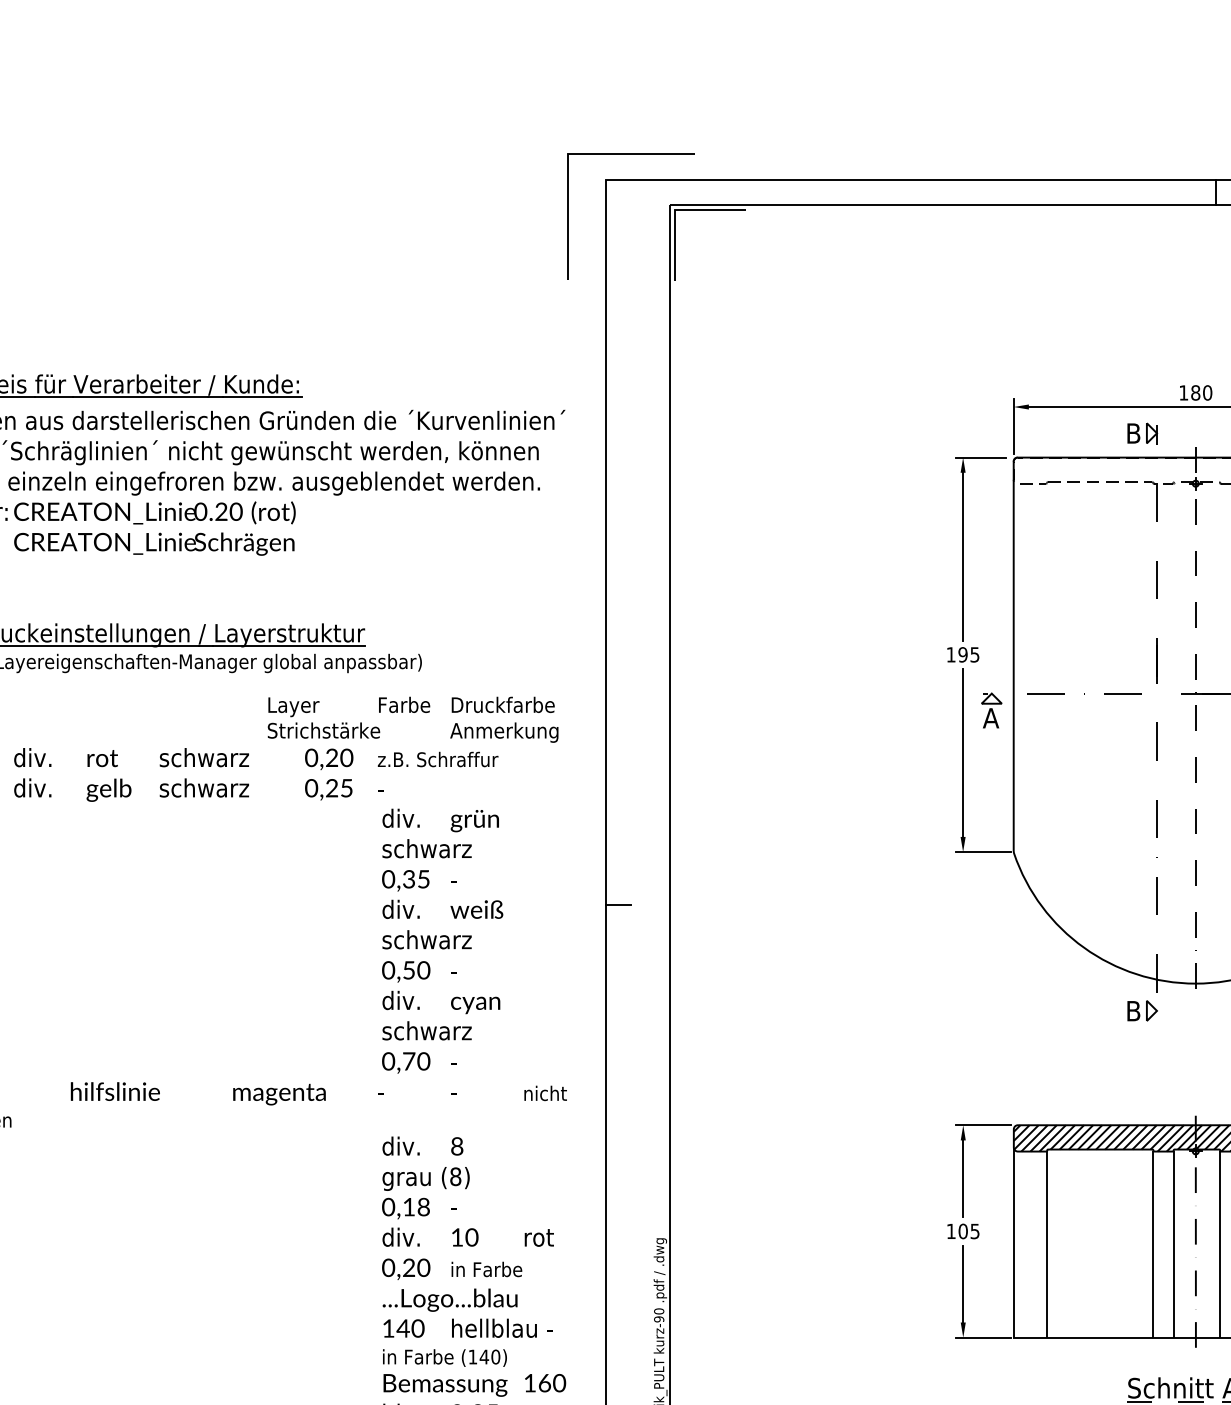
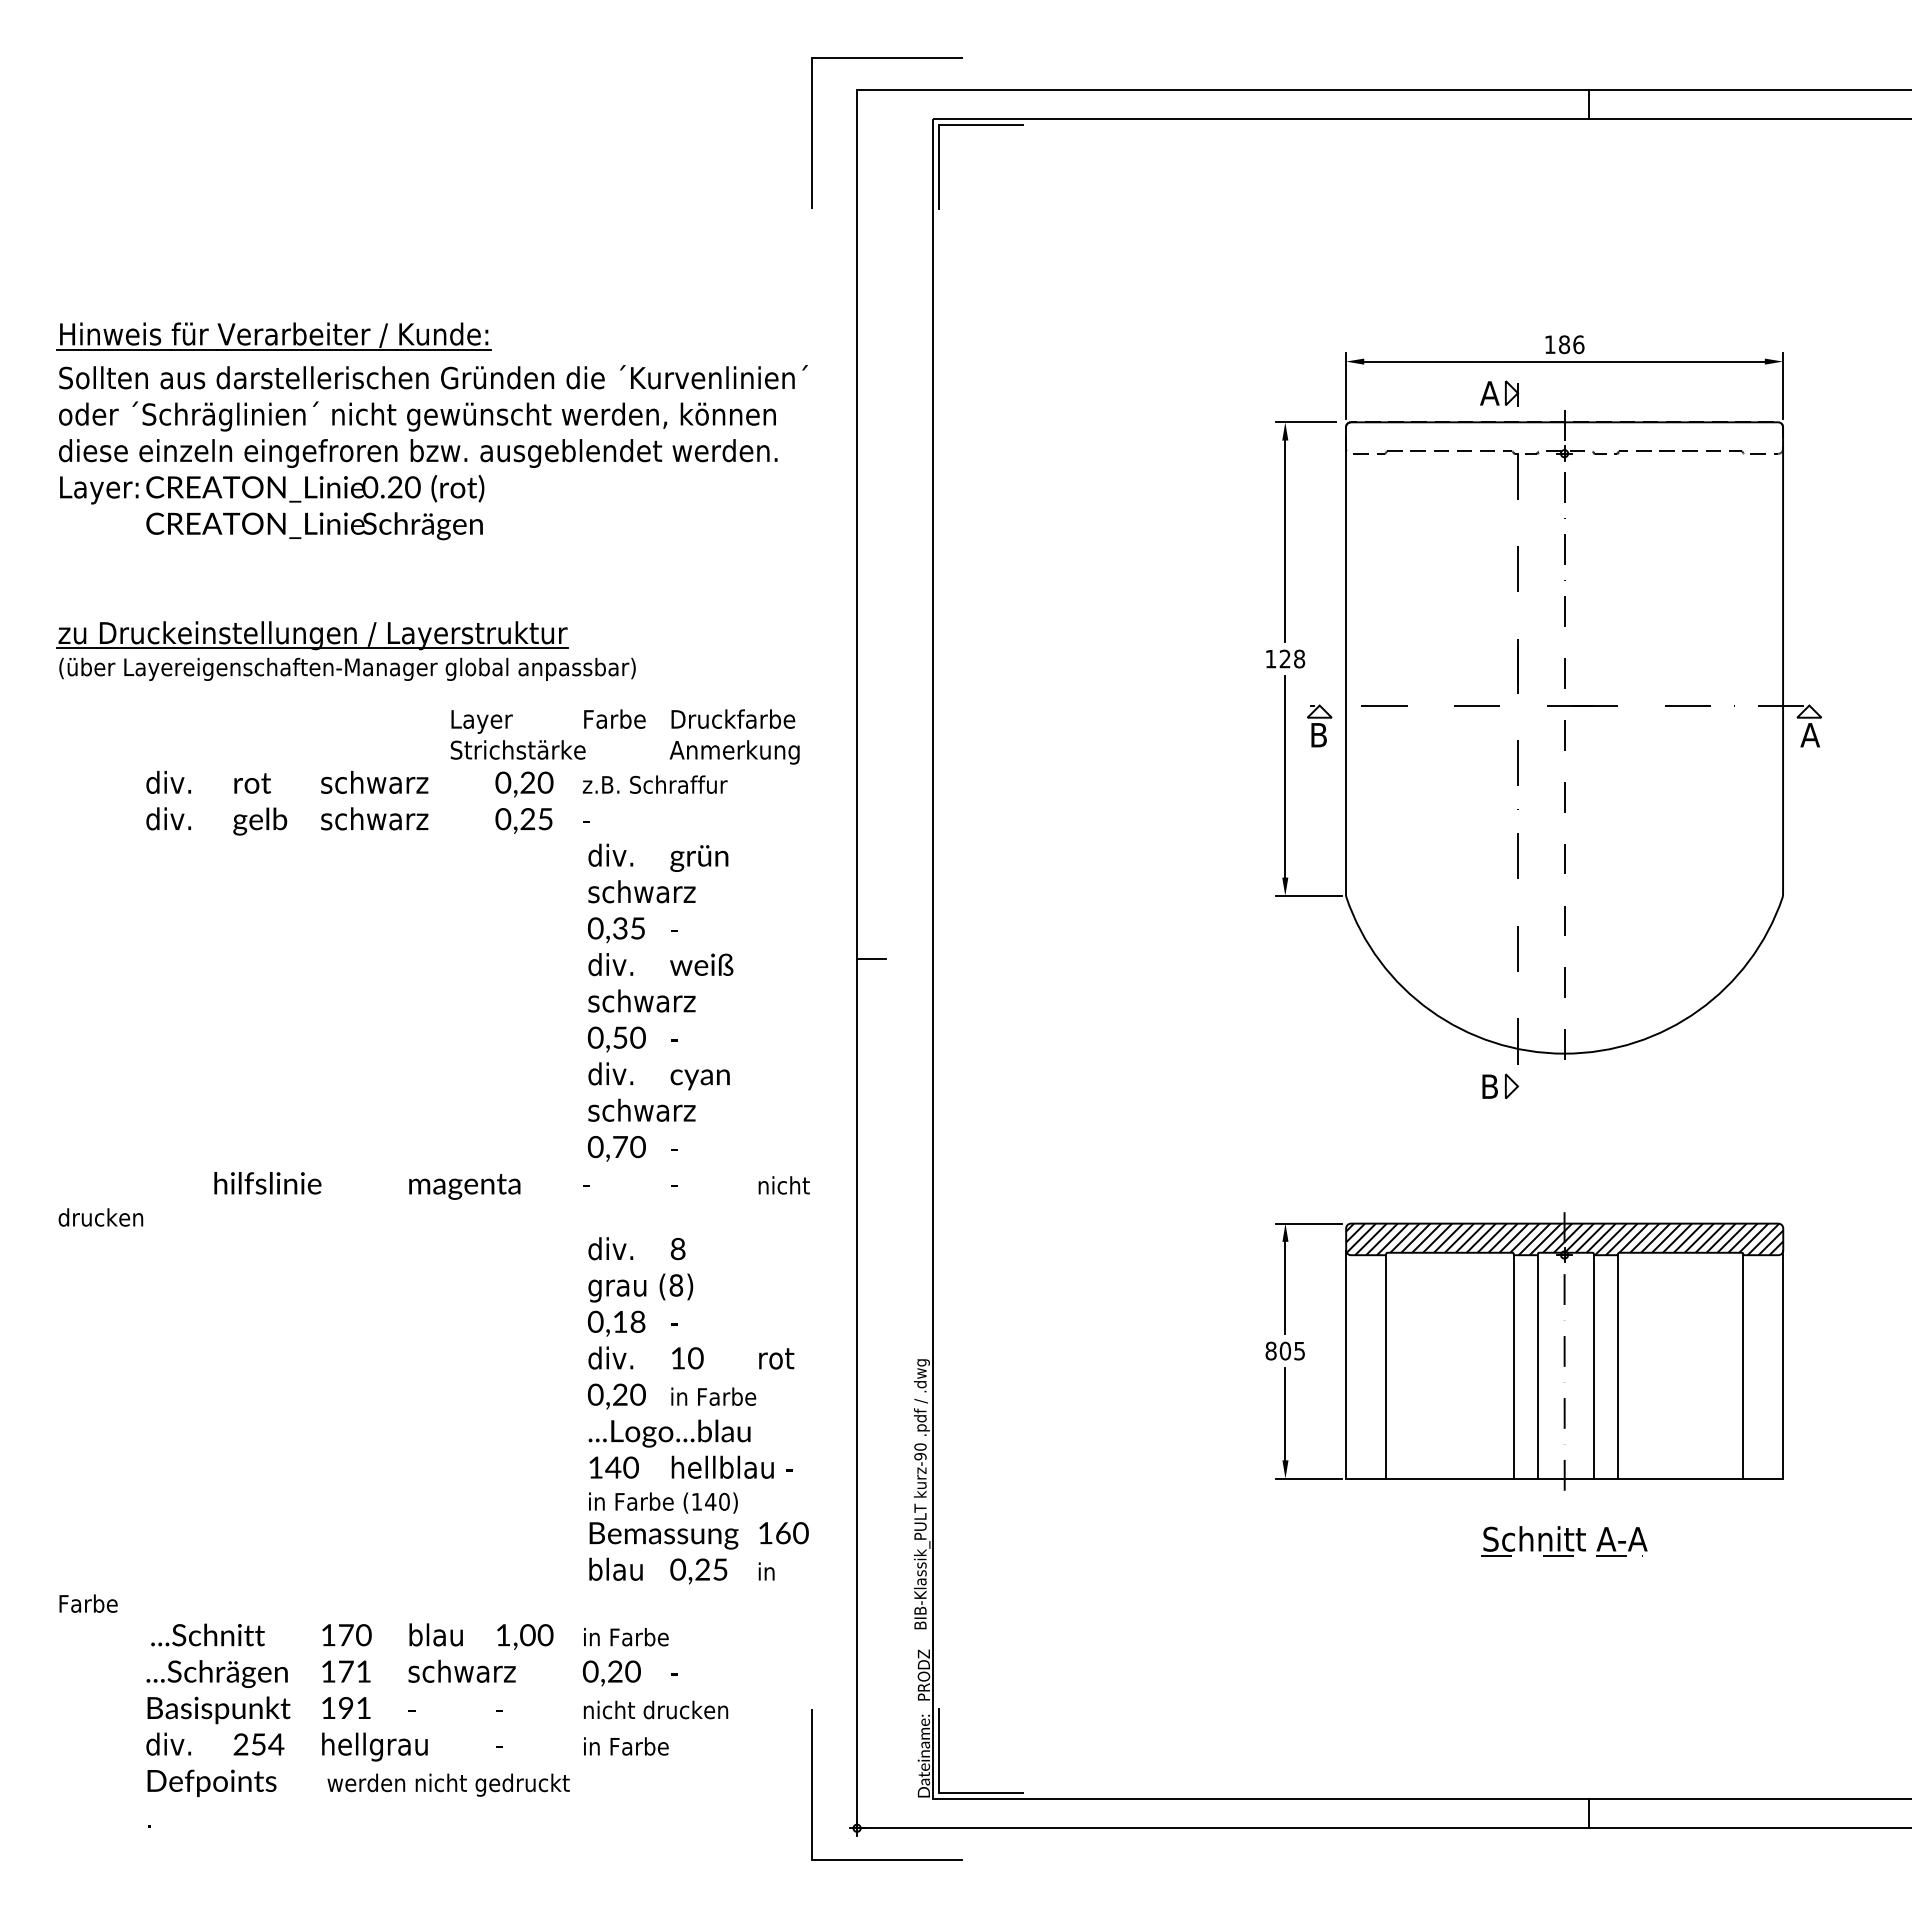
text: (1207, 392) -> (1578, 344), 180 -> 186
text: (1133, 433) -> (1489, 393), B -> A
text: (969, 654) -> (1292, 658), 195 -> 128
text: (990, 718) -> (1318, 735), A -> B
text: (950, 1230) -> (1270, 1350), 105 -> 805

